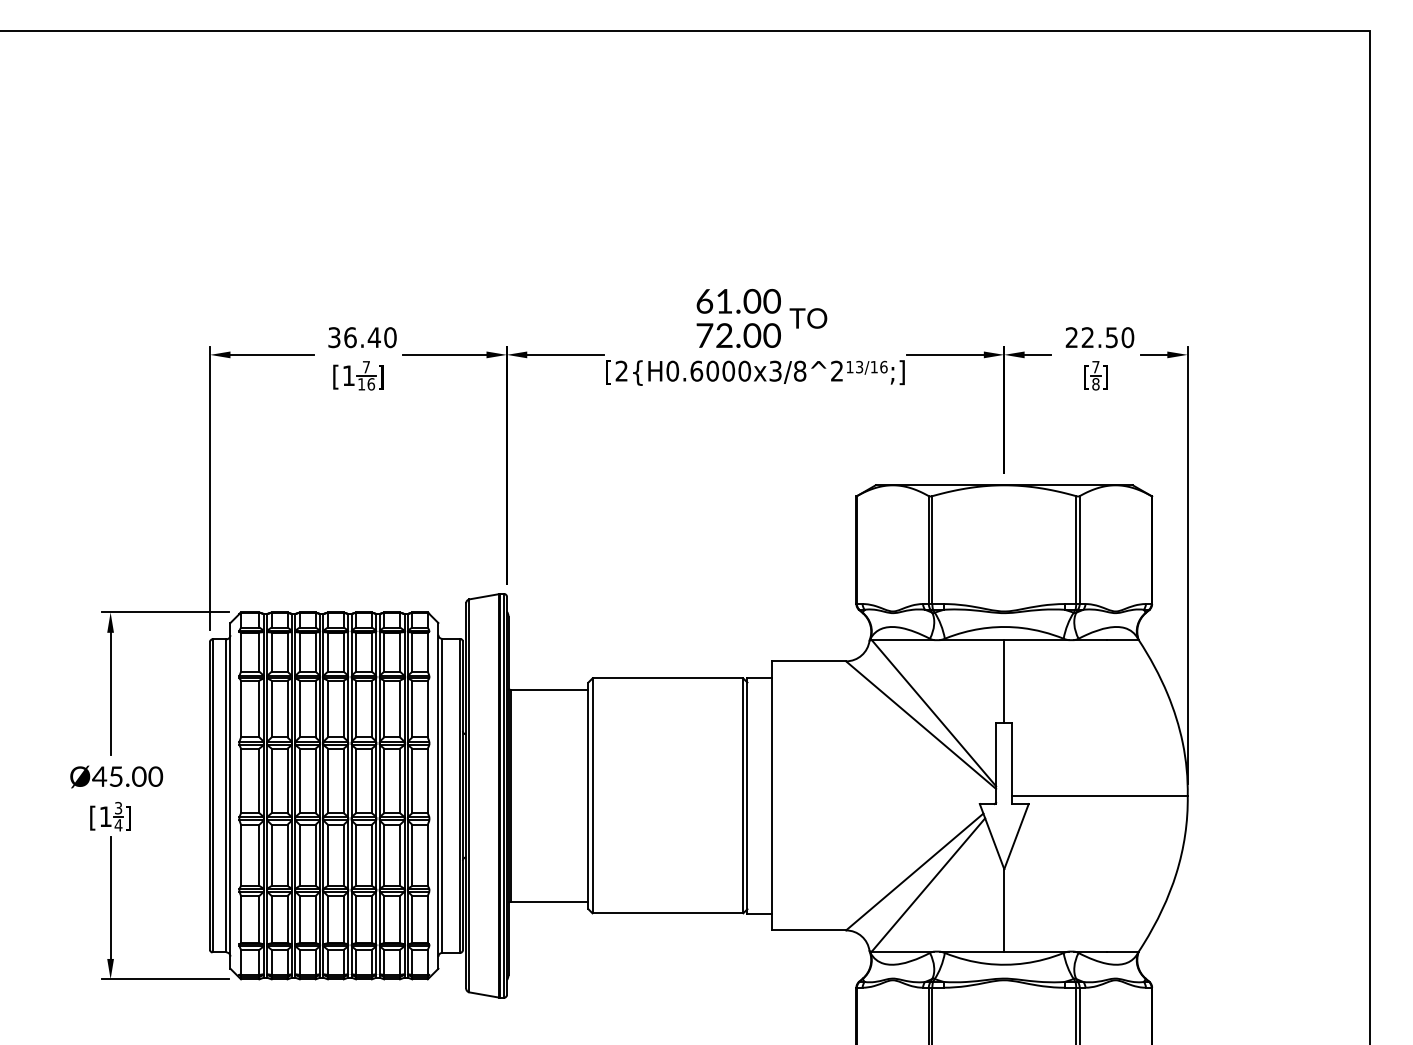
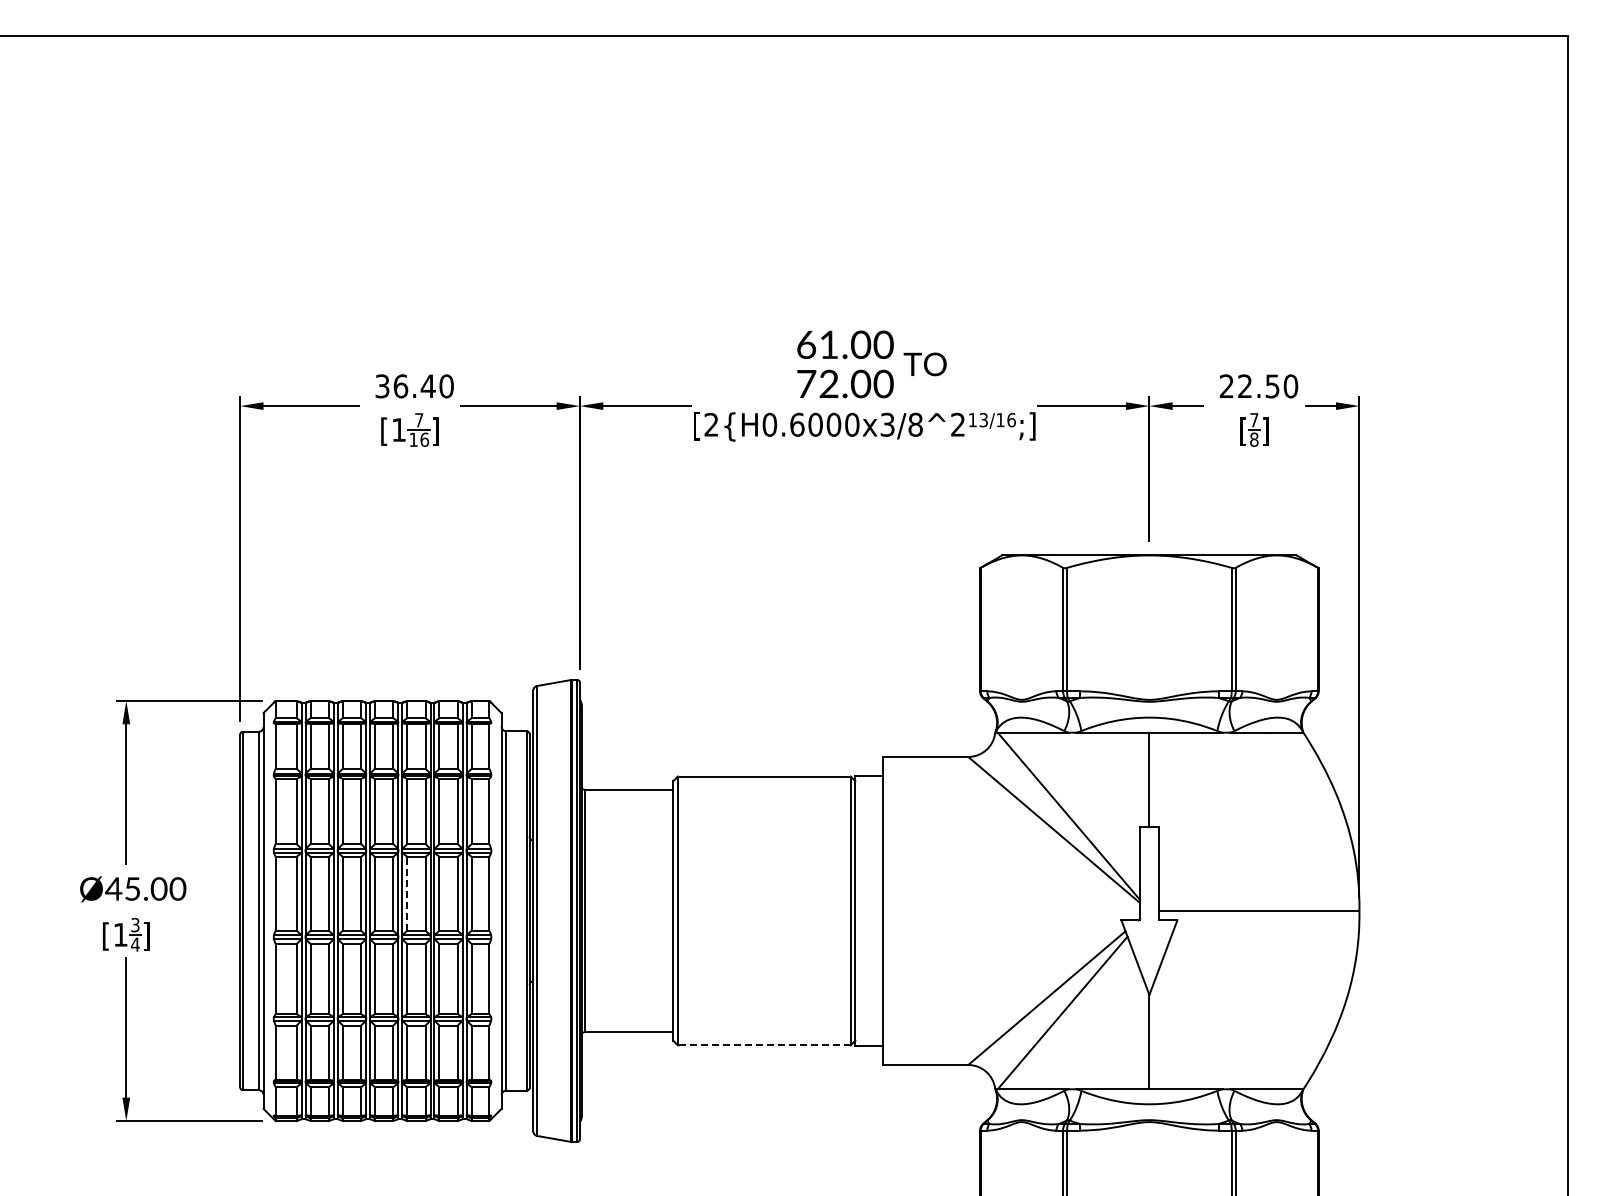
line: (356, 780) -> (407, 893), solid -> dashed
line: (667, 913) -> (763, 1045), solid -> dashed

